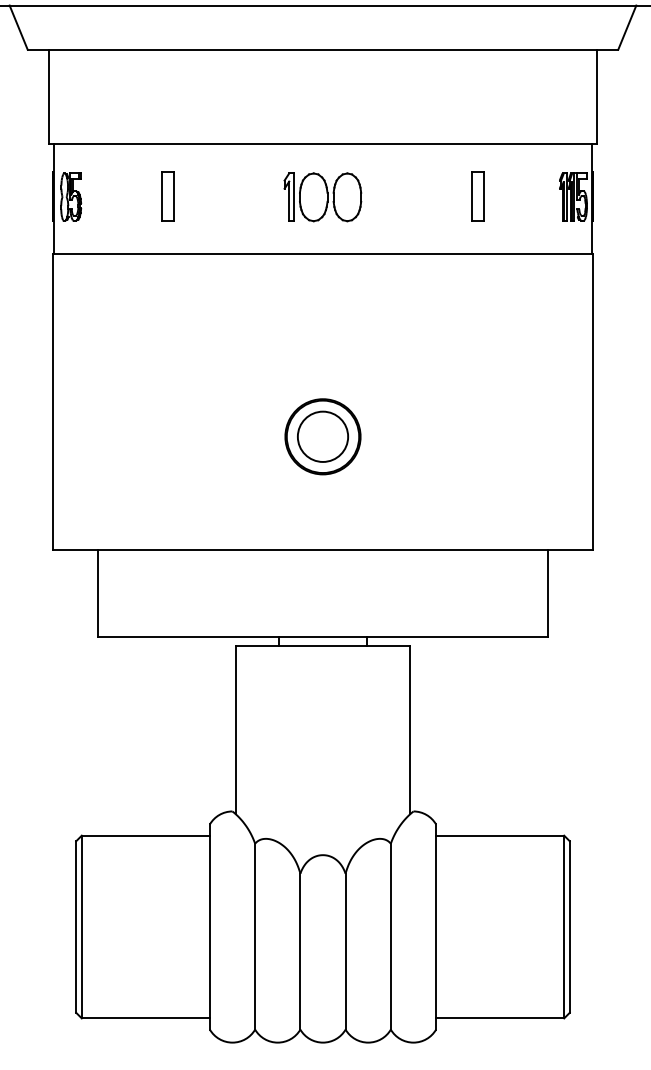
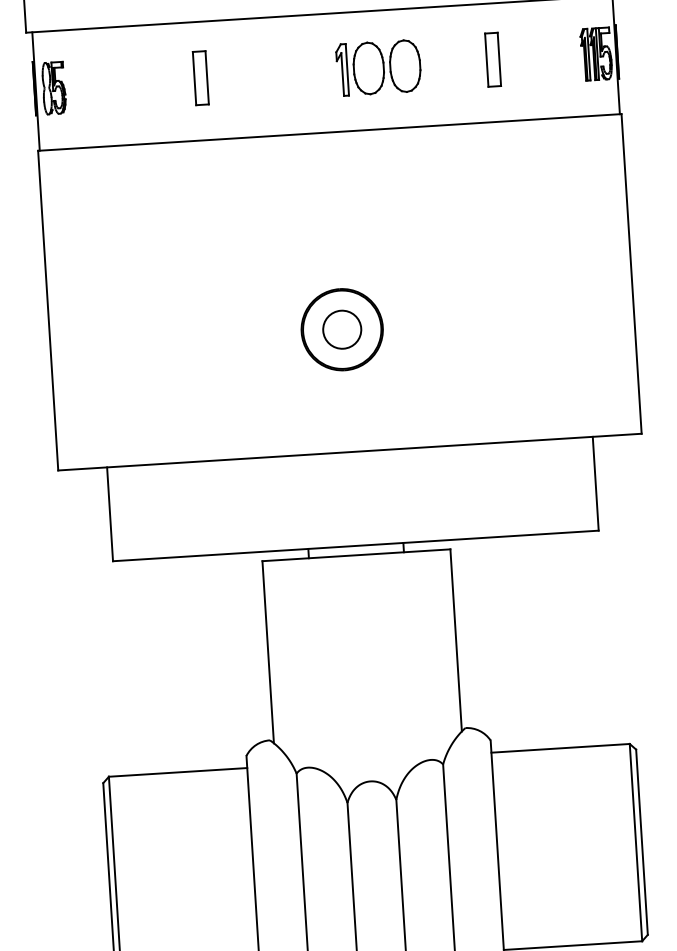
part: (167, 196) -> (200, 78), moved
part: (322, 197) -> (378, 68), moved
circle: (322, 436) -> (341, 329), size x0.7

